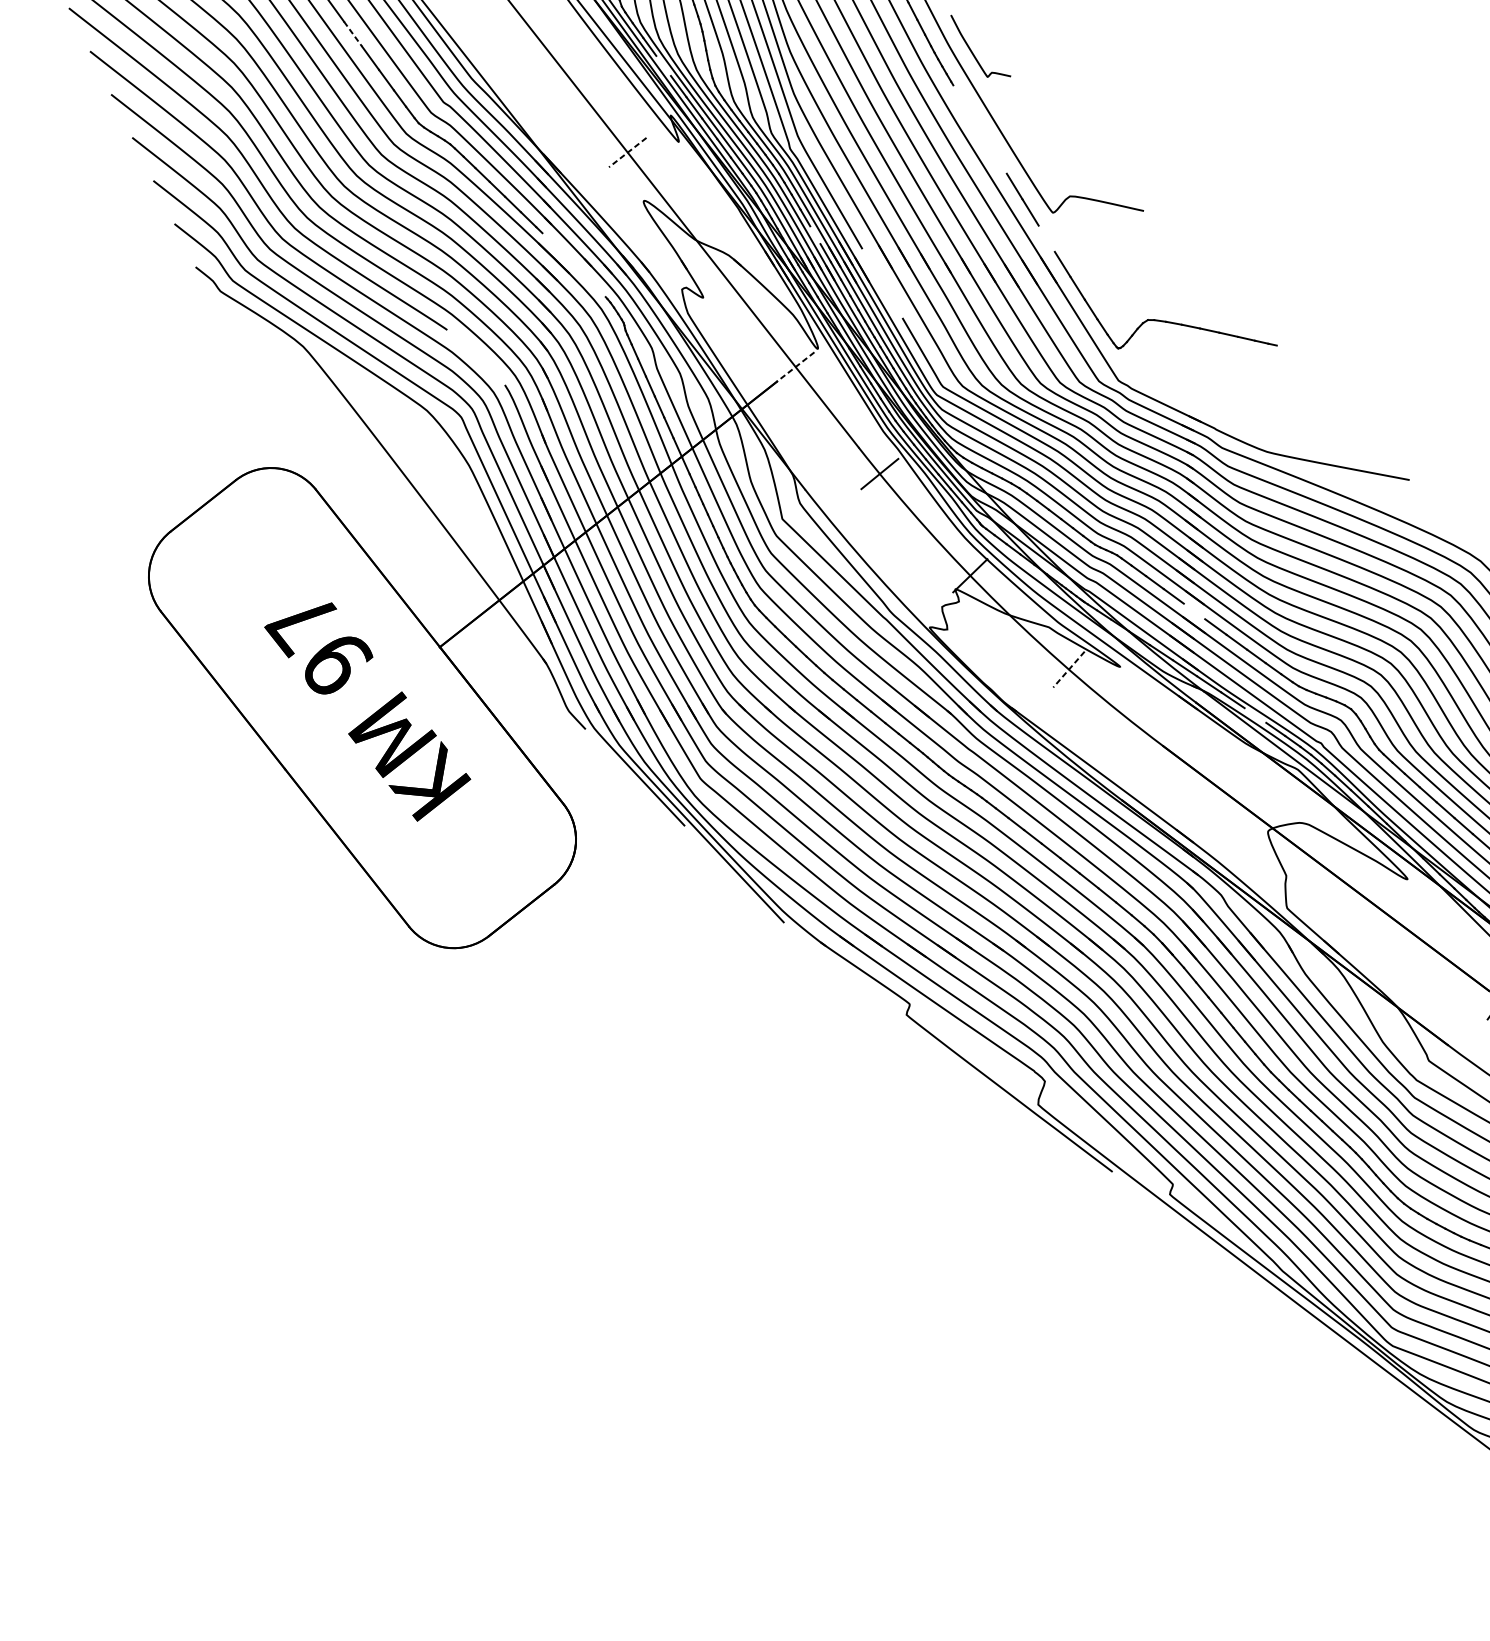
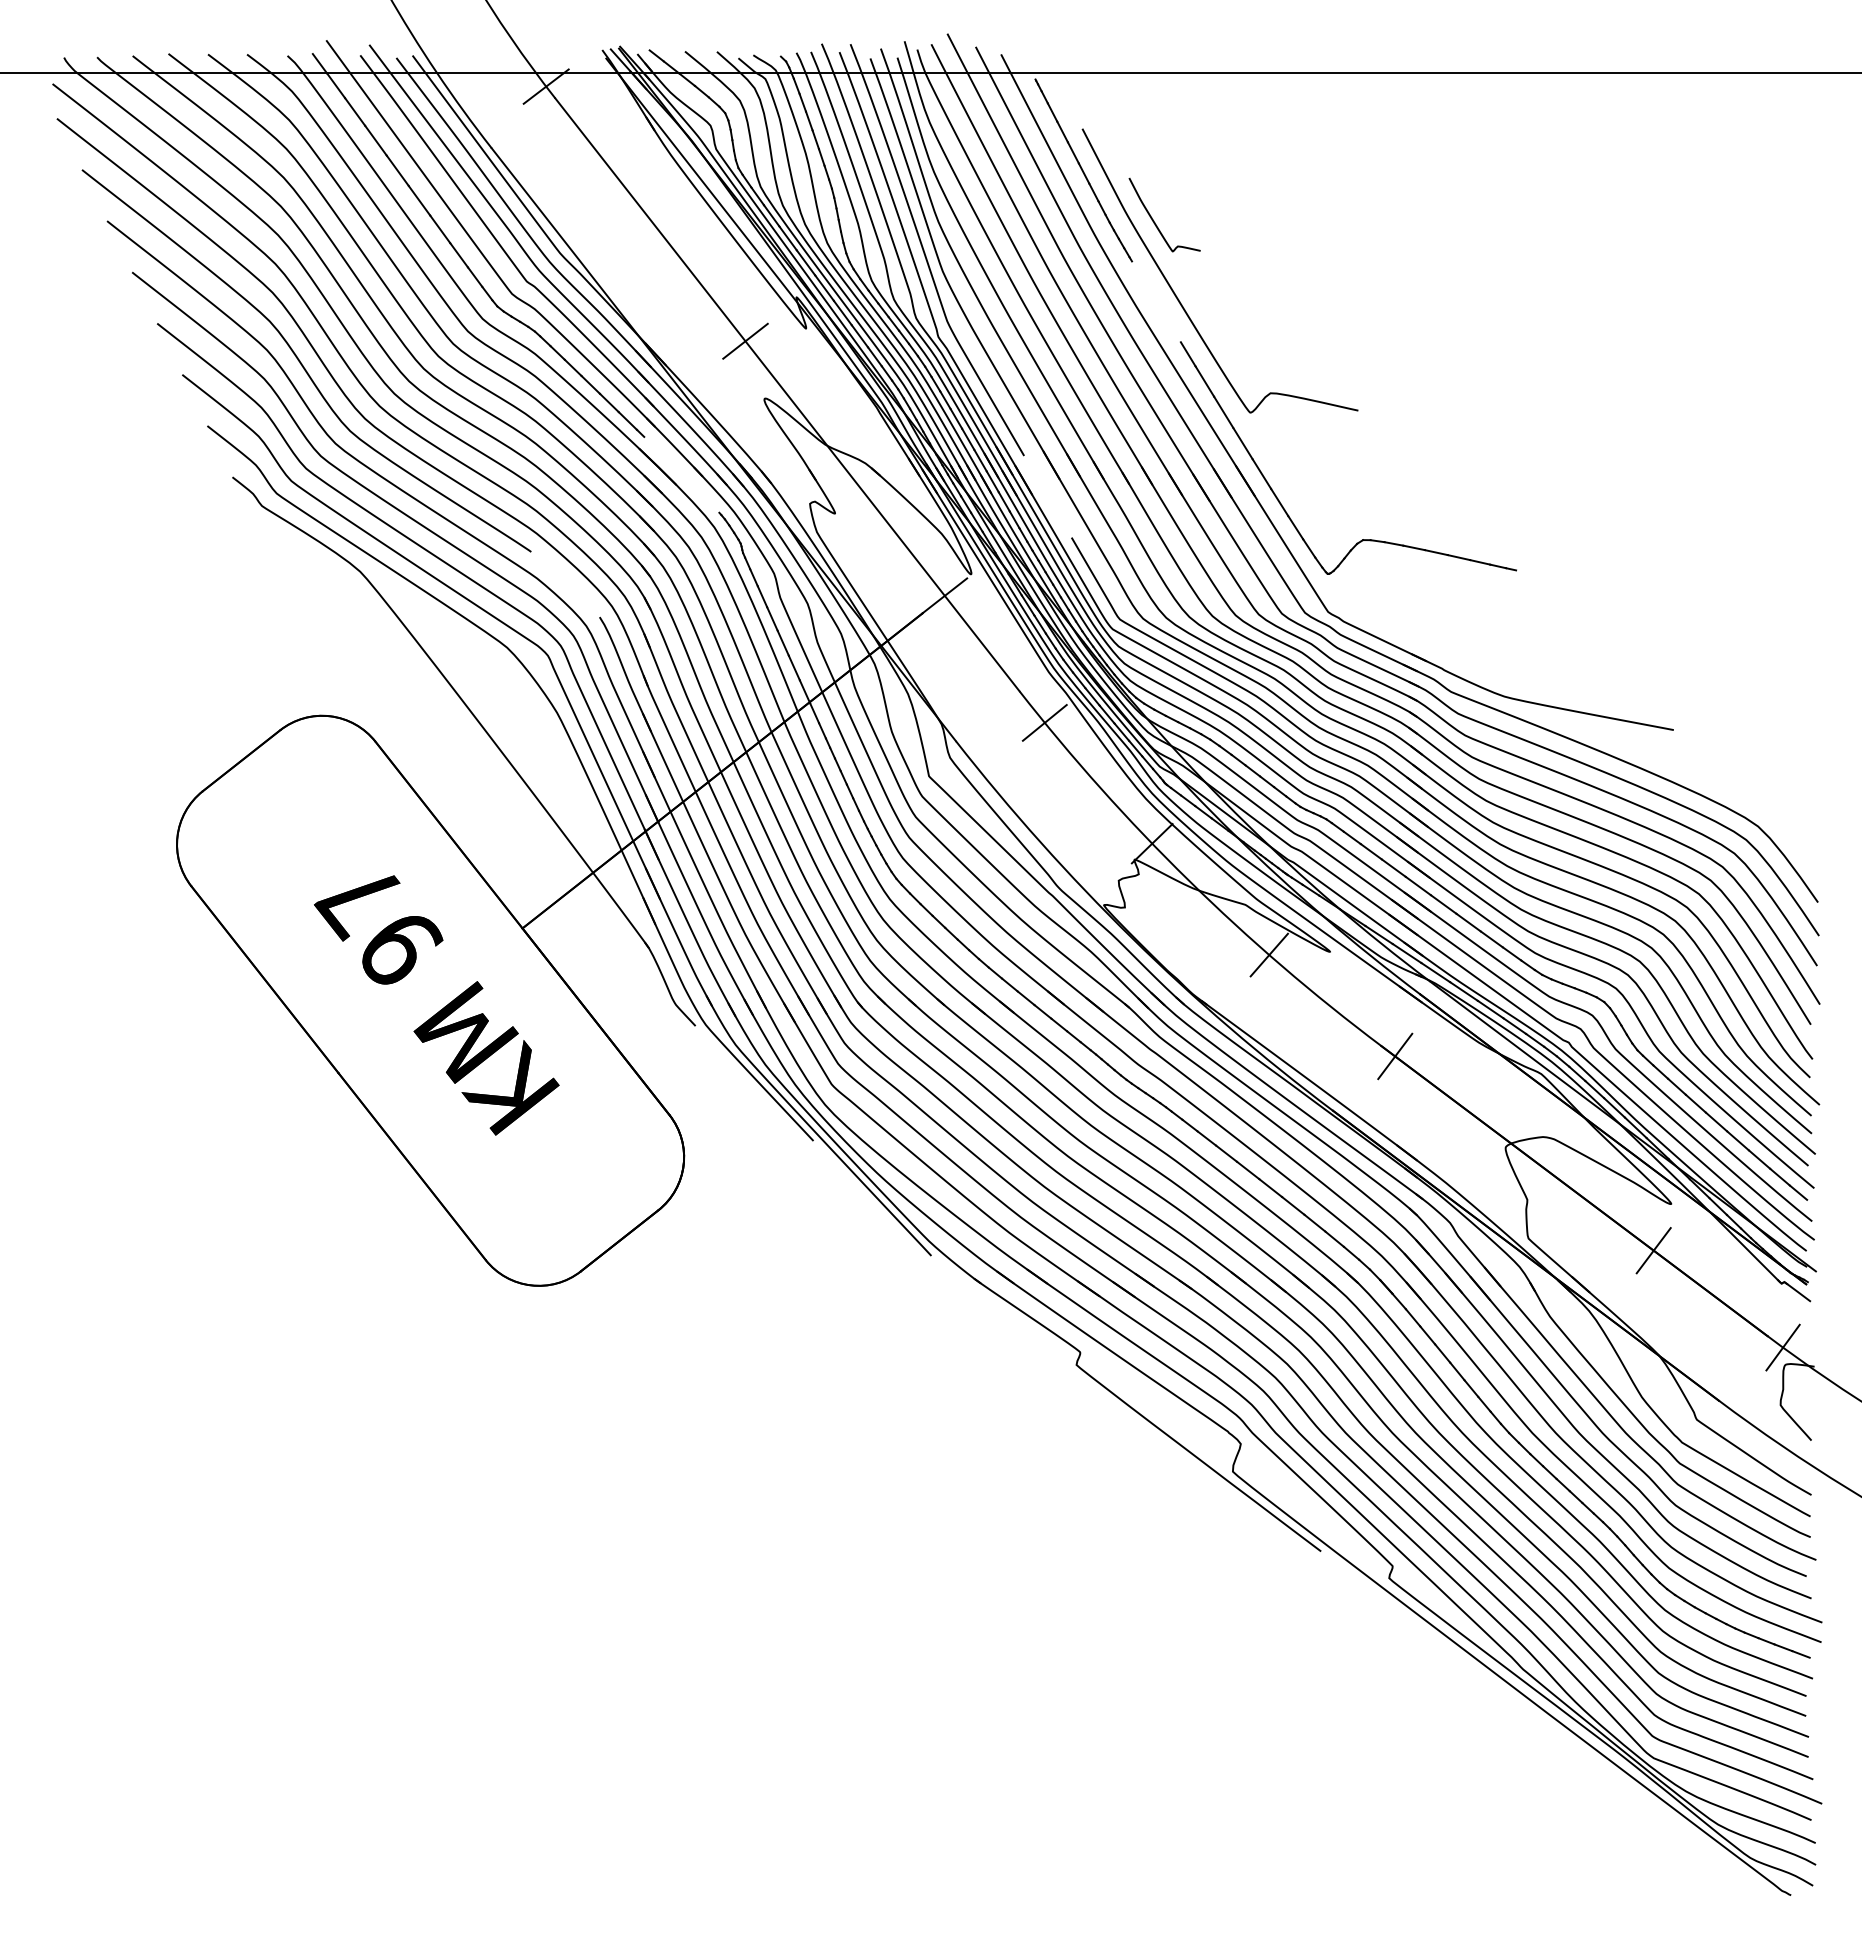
line: (353, 34) -> (419, 201), dashed -> solid
line: (663, 66) -> (787, 238), added
line: (627, 152) -> (745, 341), dashed -> solid
line: (1000, 163) -> (1187, 354), added
line: (815, 234) -> (968, 438), added
line: (1046, 238) -> (1242, 443), added
line: (795, 367) -> (944, 596), dashed -> solid
line: (1194, 610) -> (1418, 885), added
line: (1069, 669) -> (1269, 955), dashed -> solid
line: (1255, 715) -> (1490, 1009), added
line: (1175, 755) -> (1395, 1056), added
line: (1392, 918) -> (1653, 1250), added

